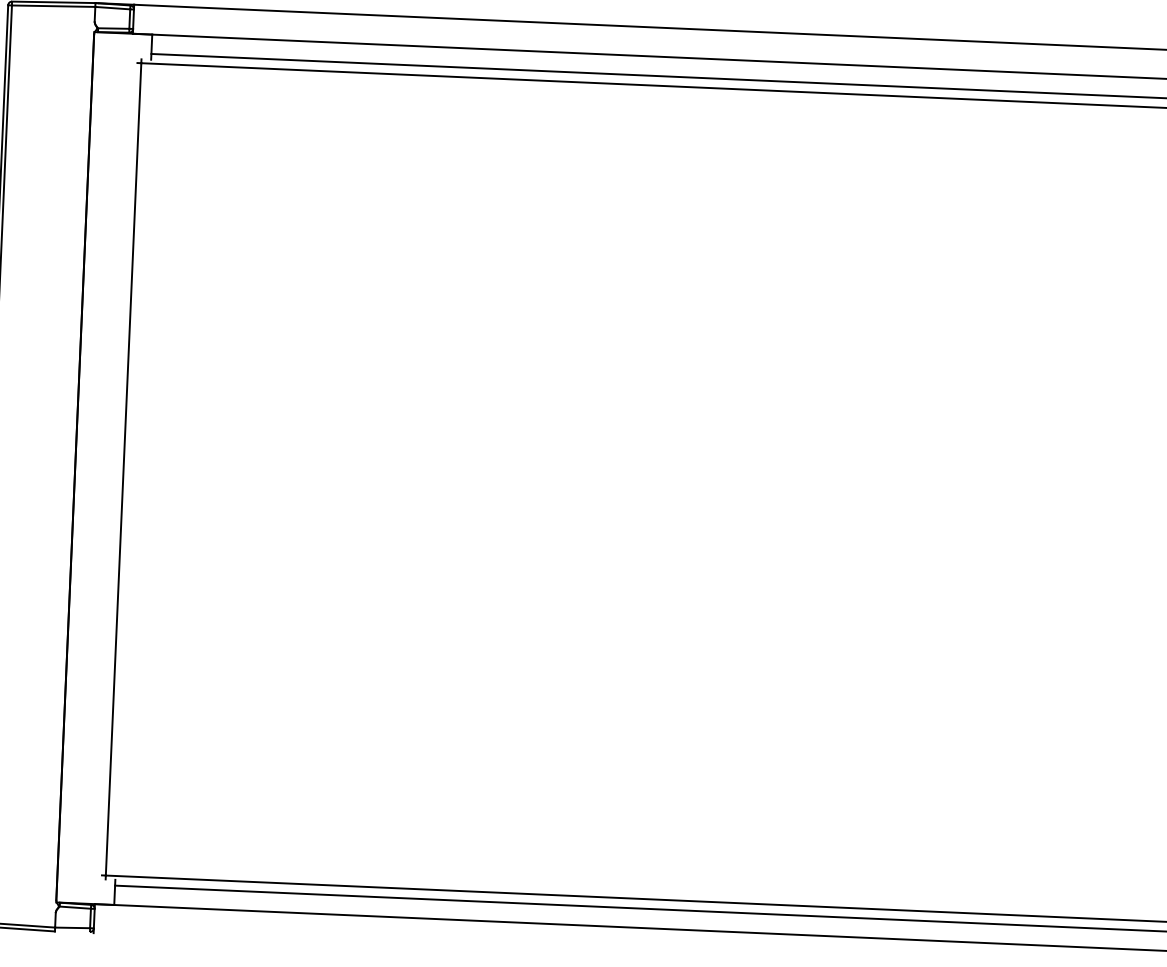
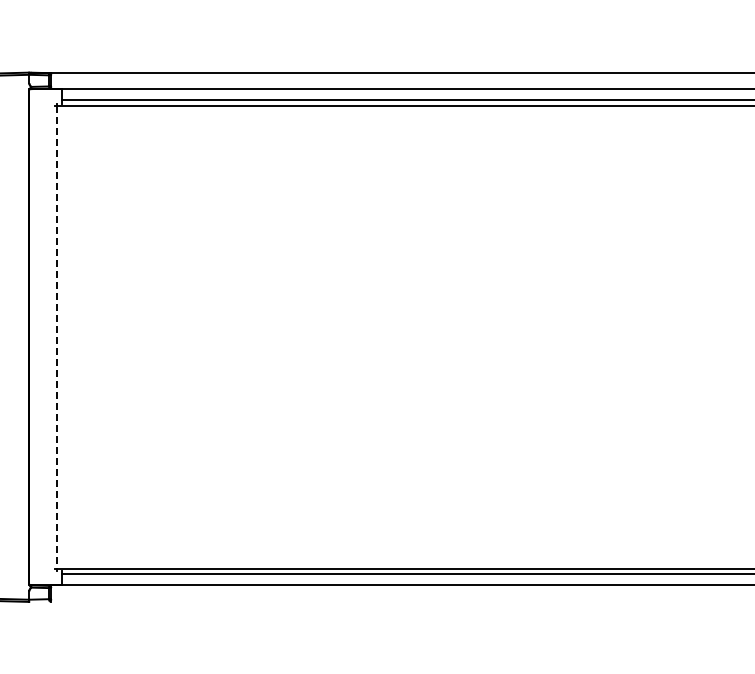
line: (123, 469) -> (56, 337), solid -> dashed

